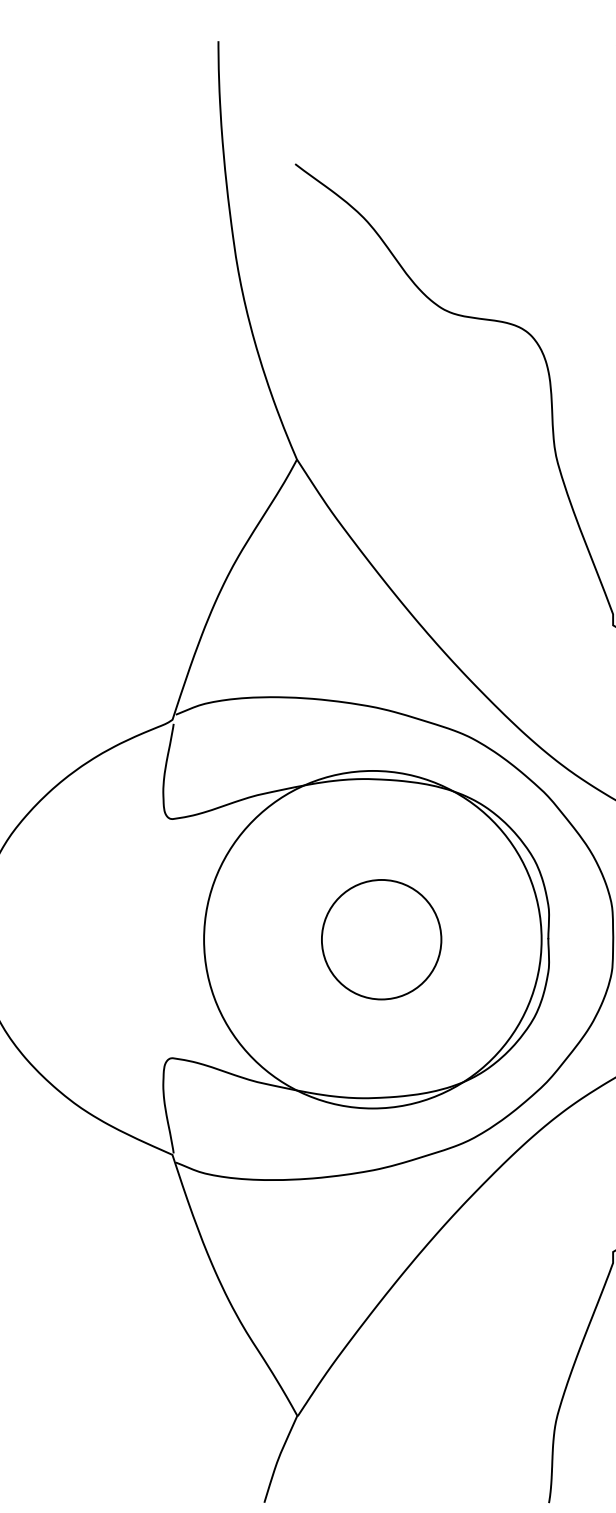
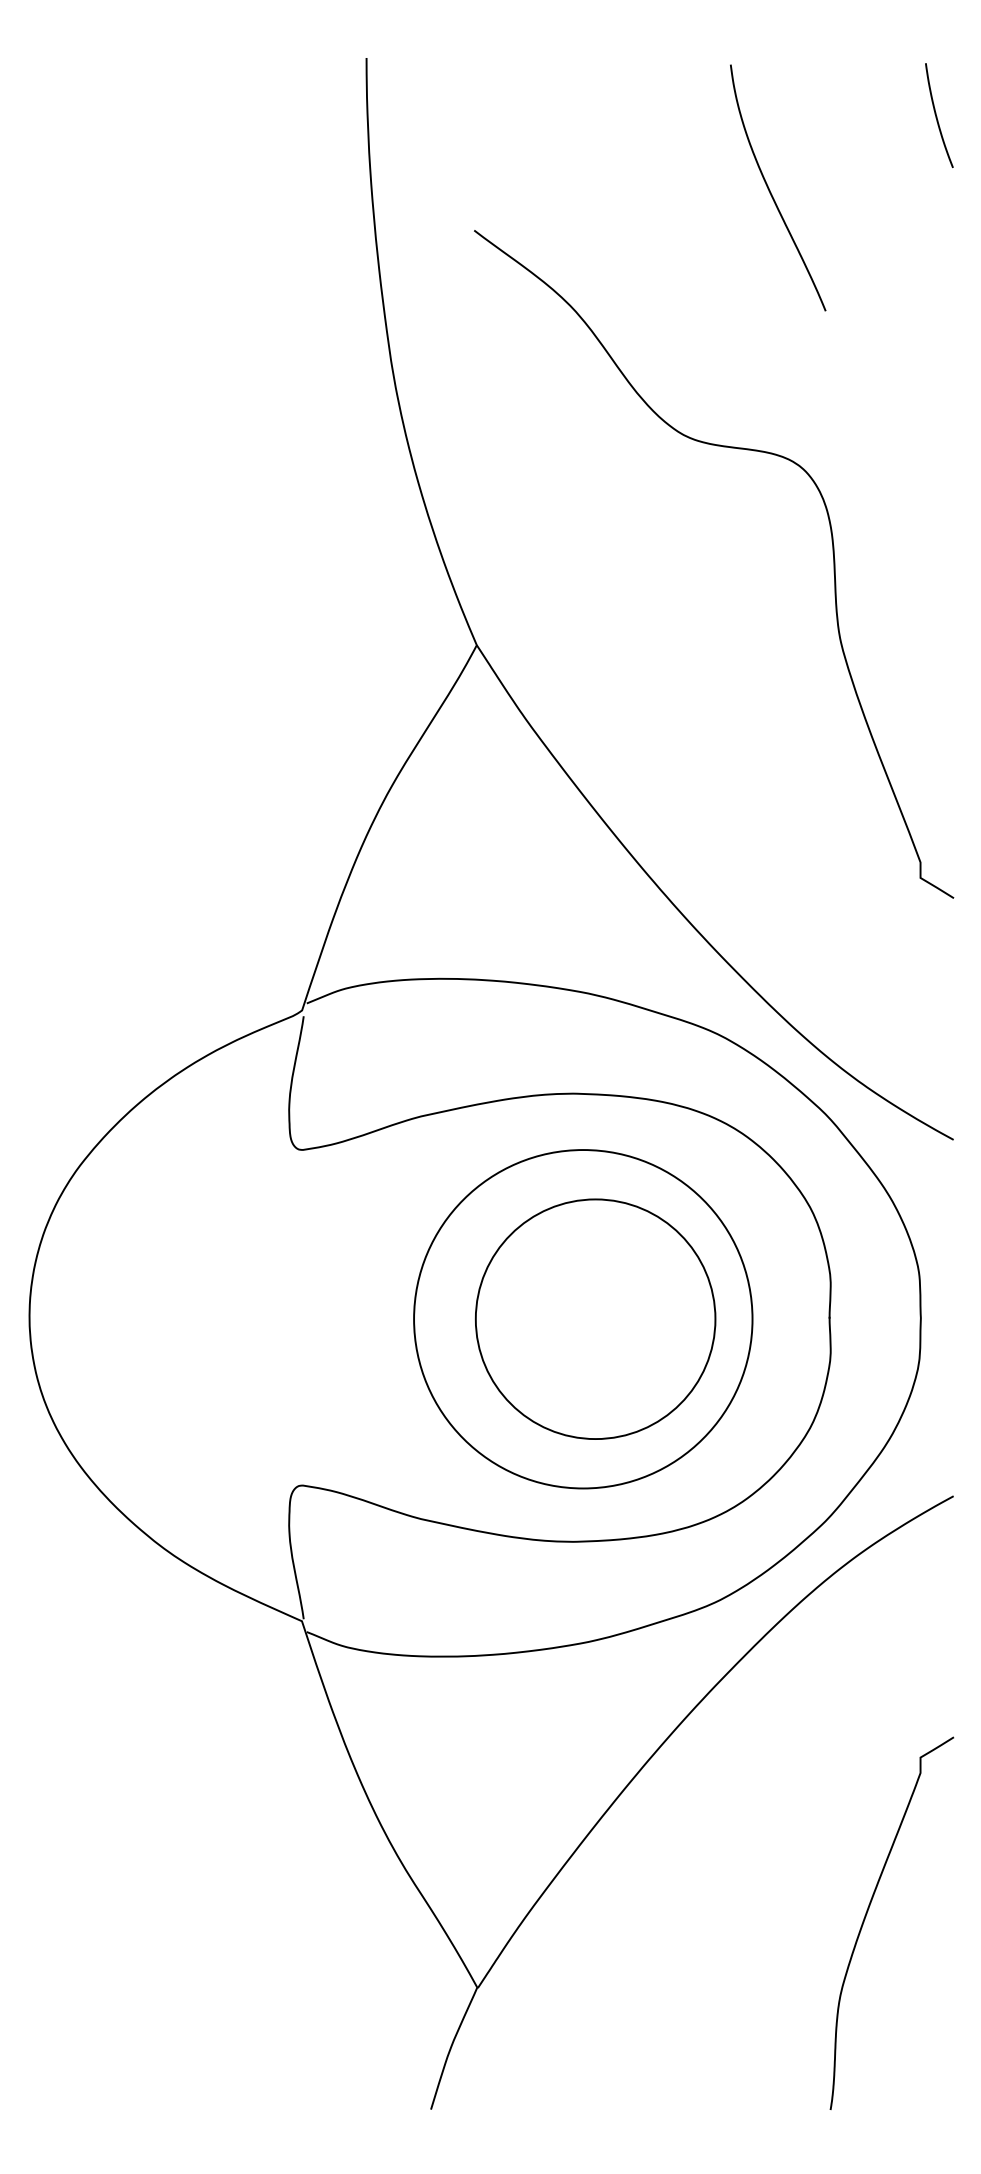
curve: (506, 135) -> (770, 190), added
circle: (373, 939) -> (583, 1319), size x0.71
circle: (381, 939) -> (595, 1319), size x1.43

